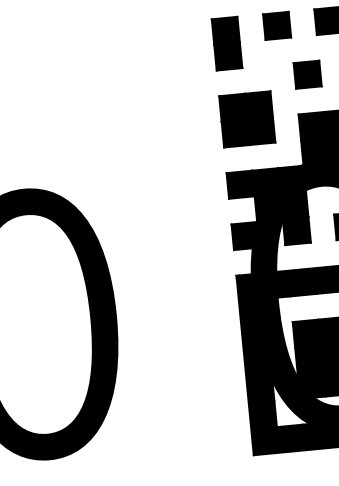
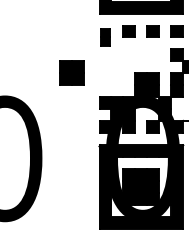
part: (227, 43) -> (105, 37), size x0.7
part: (305, 72) -> (140, 54), removed
part: (247, 117) -> (72, 72), moved

